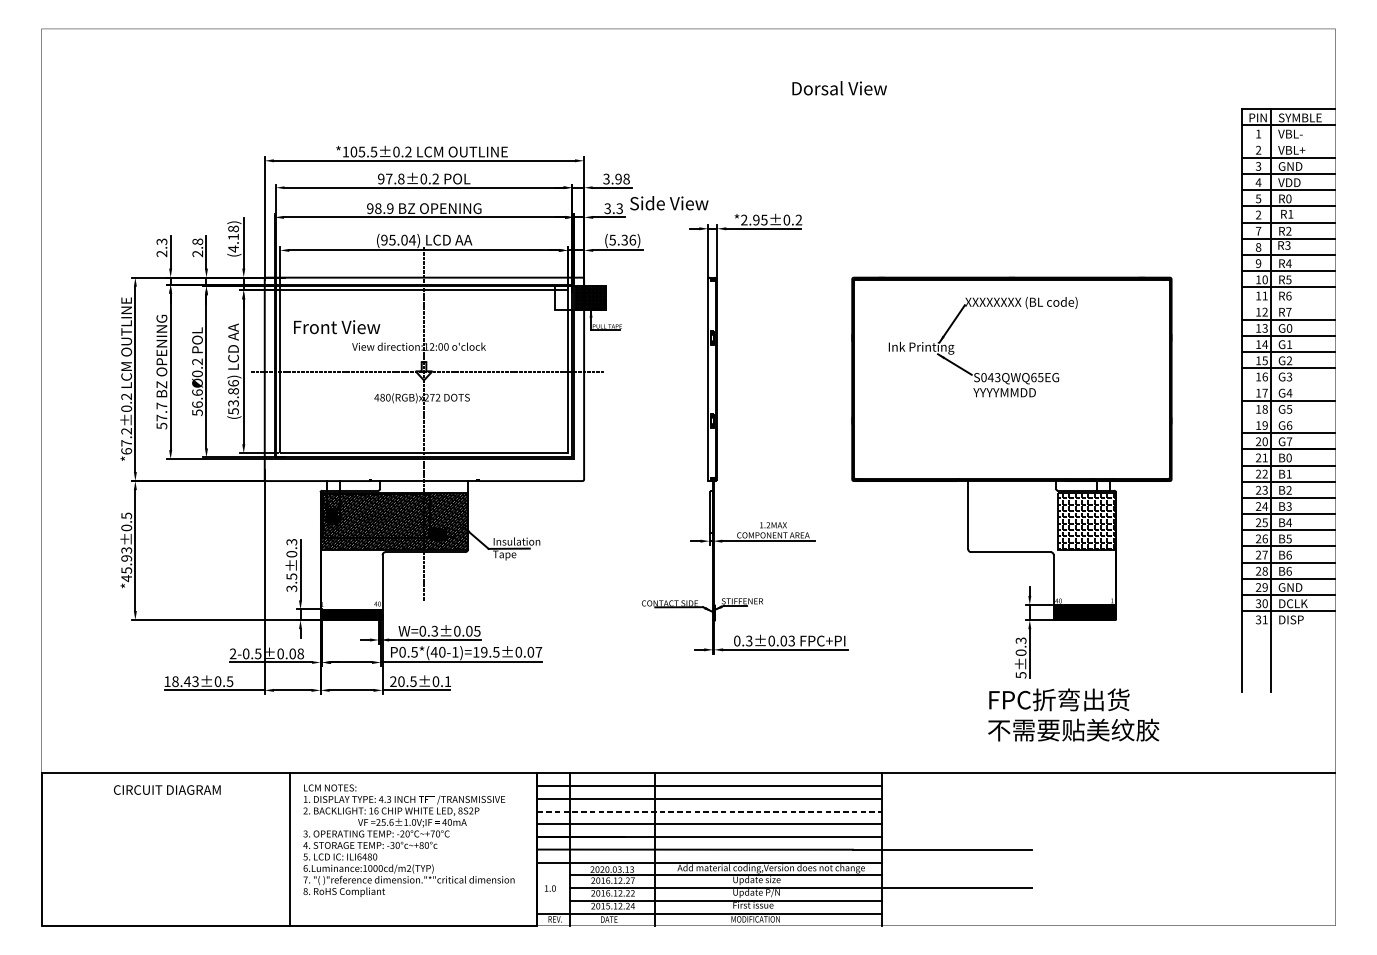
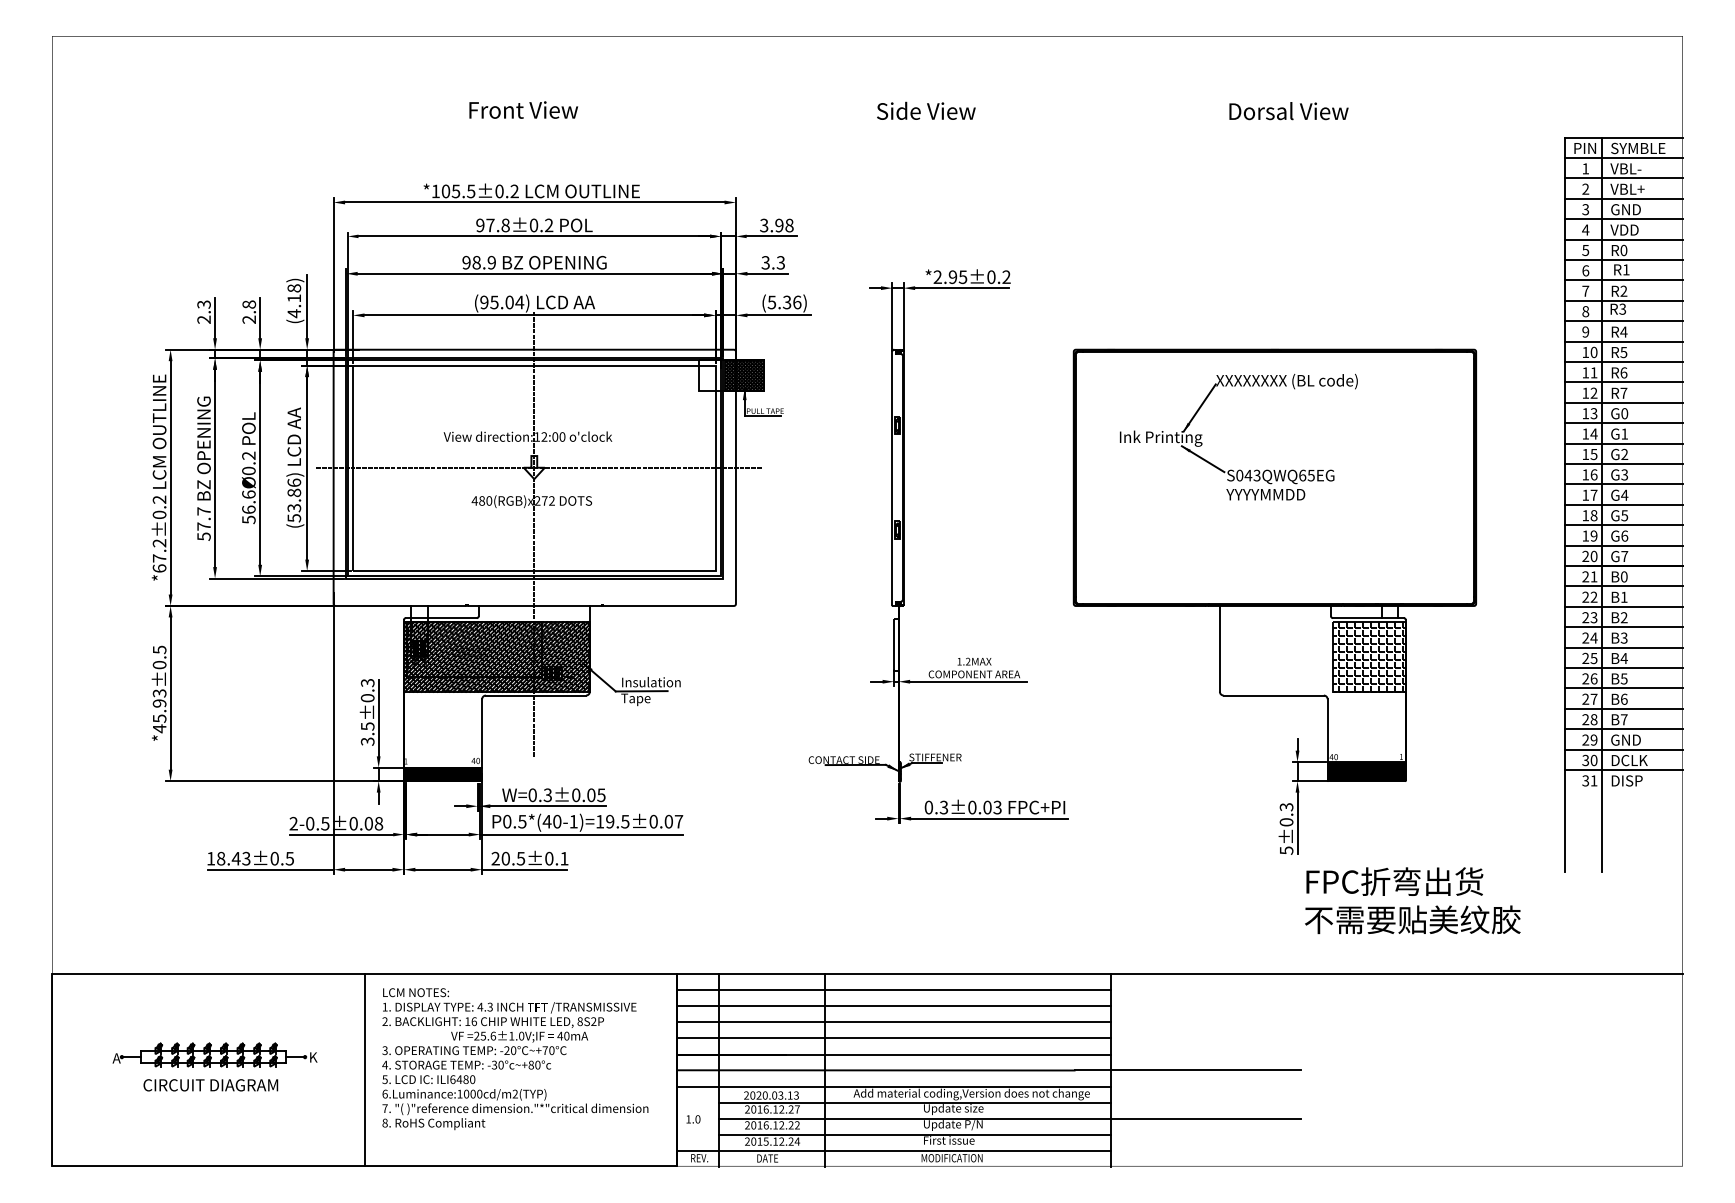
text: (839, 88) -> (1288, 111), moved
line: (1288, 141) -> (1623, 178), added
text: (669, 202) -> (926, 110), moved
text: (1258, 214) -> (1585, 270), 2 -> 6
line: (1288, 303) -> (1623, 382), added
text: (336, 326) -> (523, 109), moved
line: (1288, 384) -> (1623, 484), added
line: (1288, 417) -> (1623, 525), added
text: (1289, 571) -> (1624, 719), B6 -> B7
text: (1073, 714) -> (1412, 900), moved
text: (167, 790) -> (210, 1085), moved
line: (709, 811) -> (894, 1022), dashed -> solid
part: (170, 837) -> (214, 1054), added

